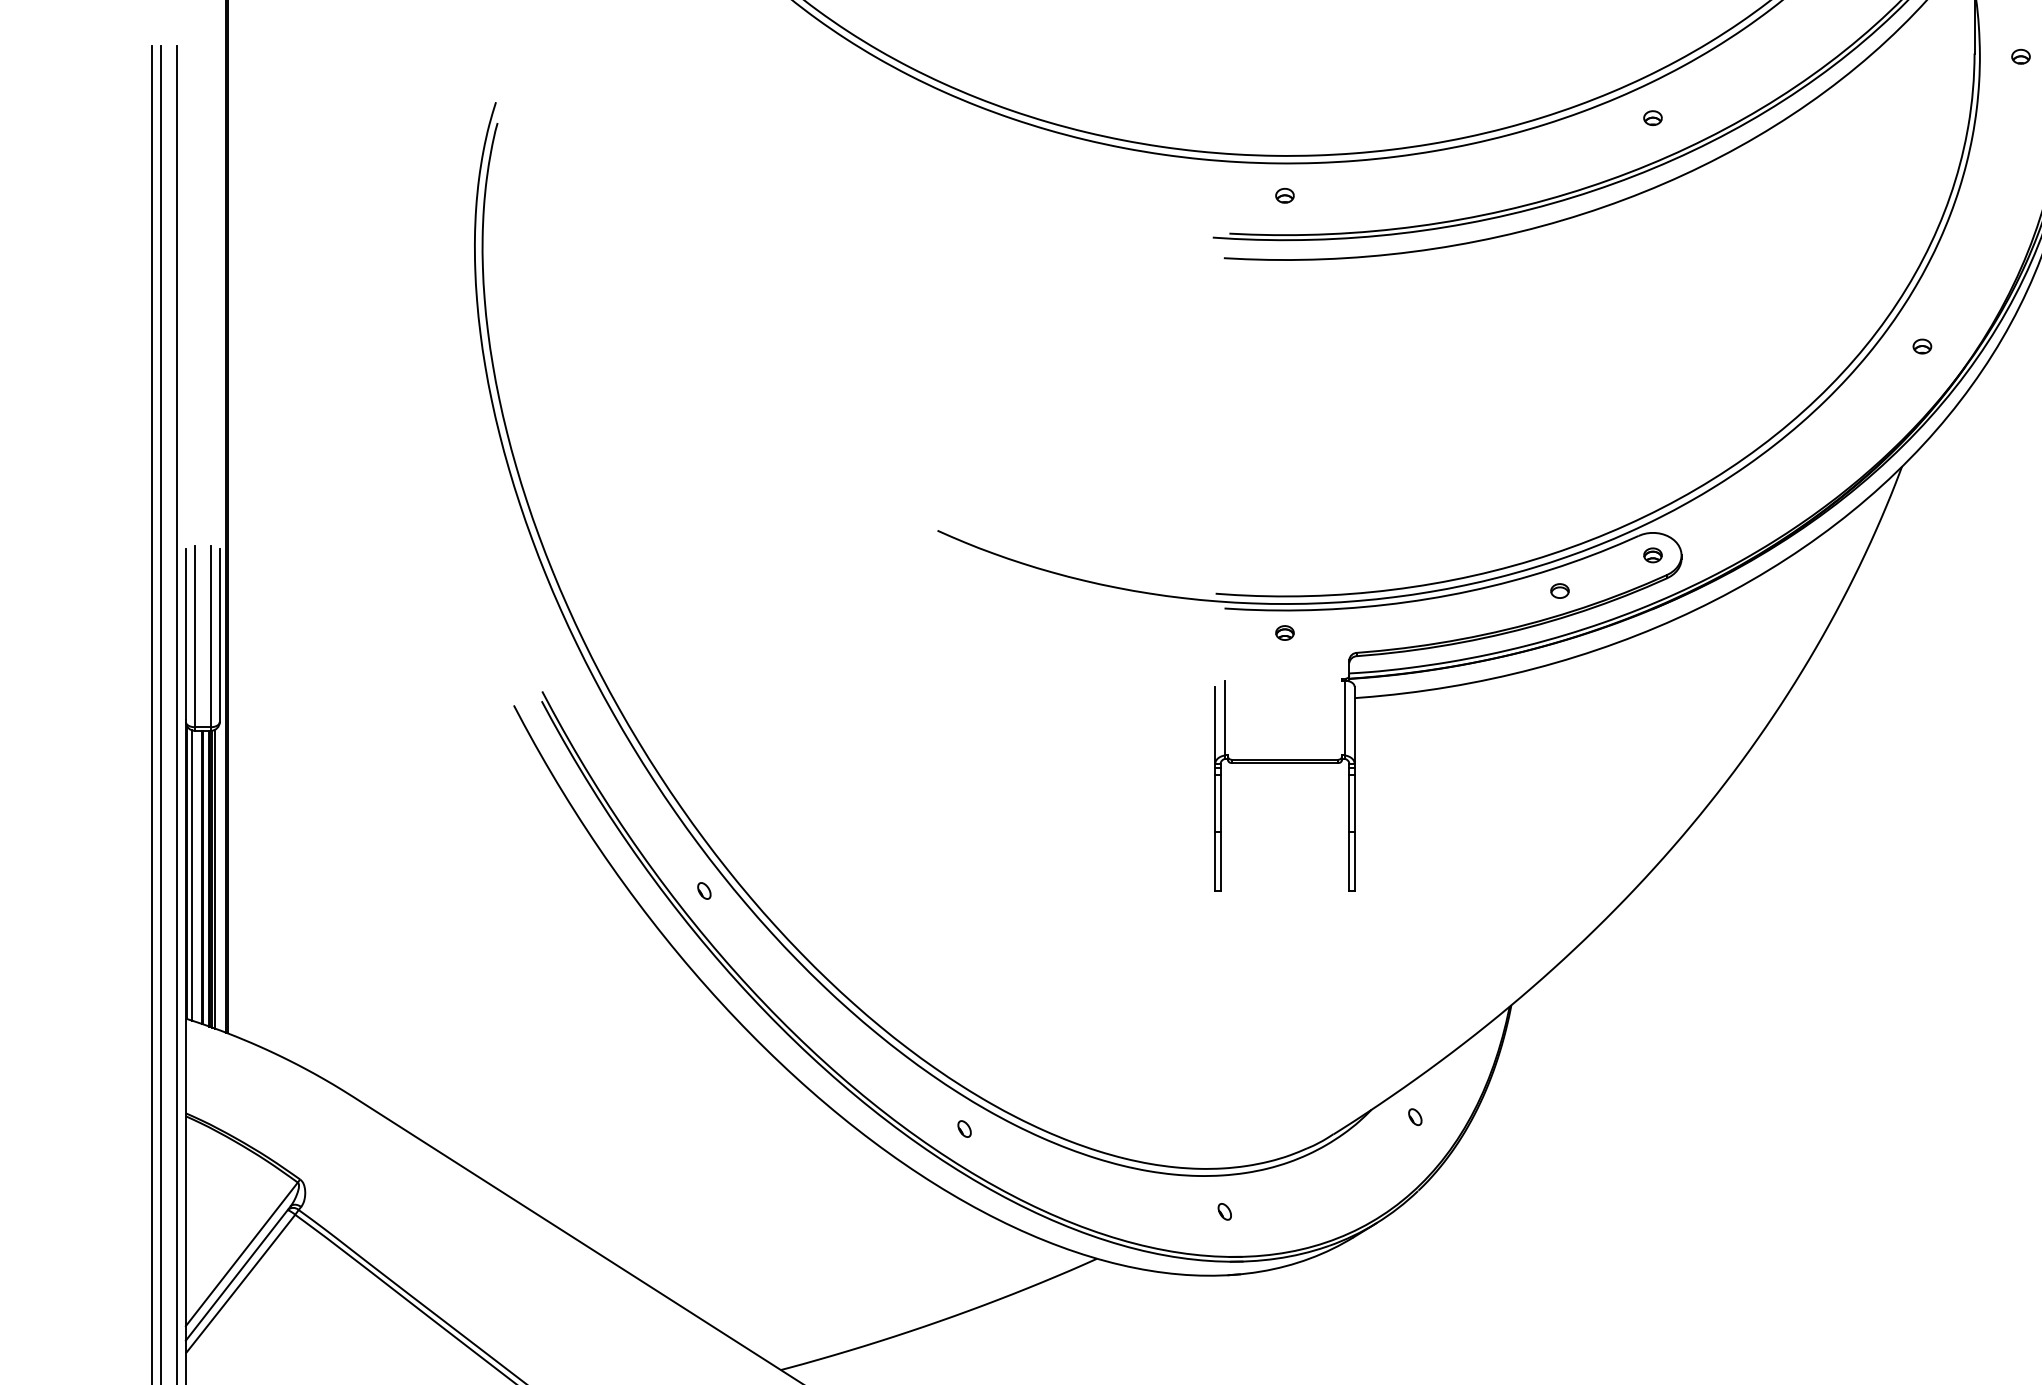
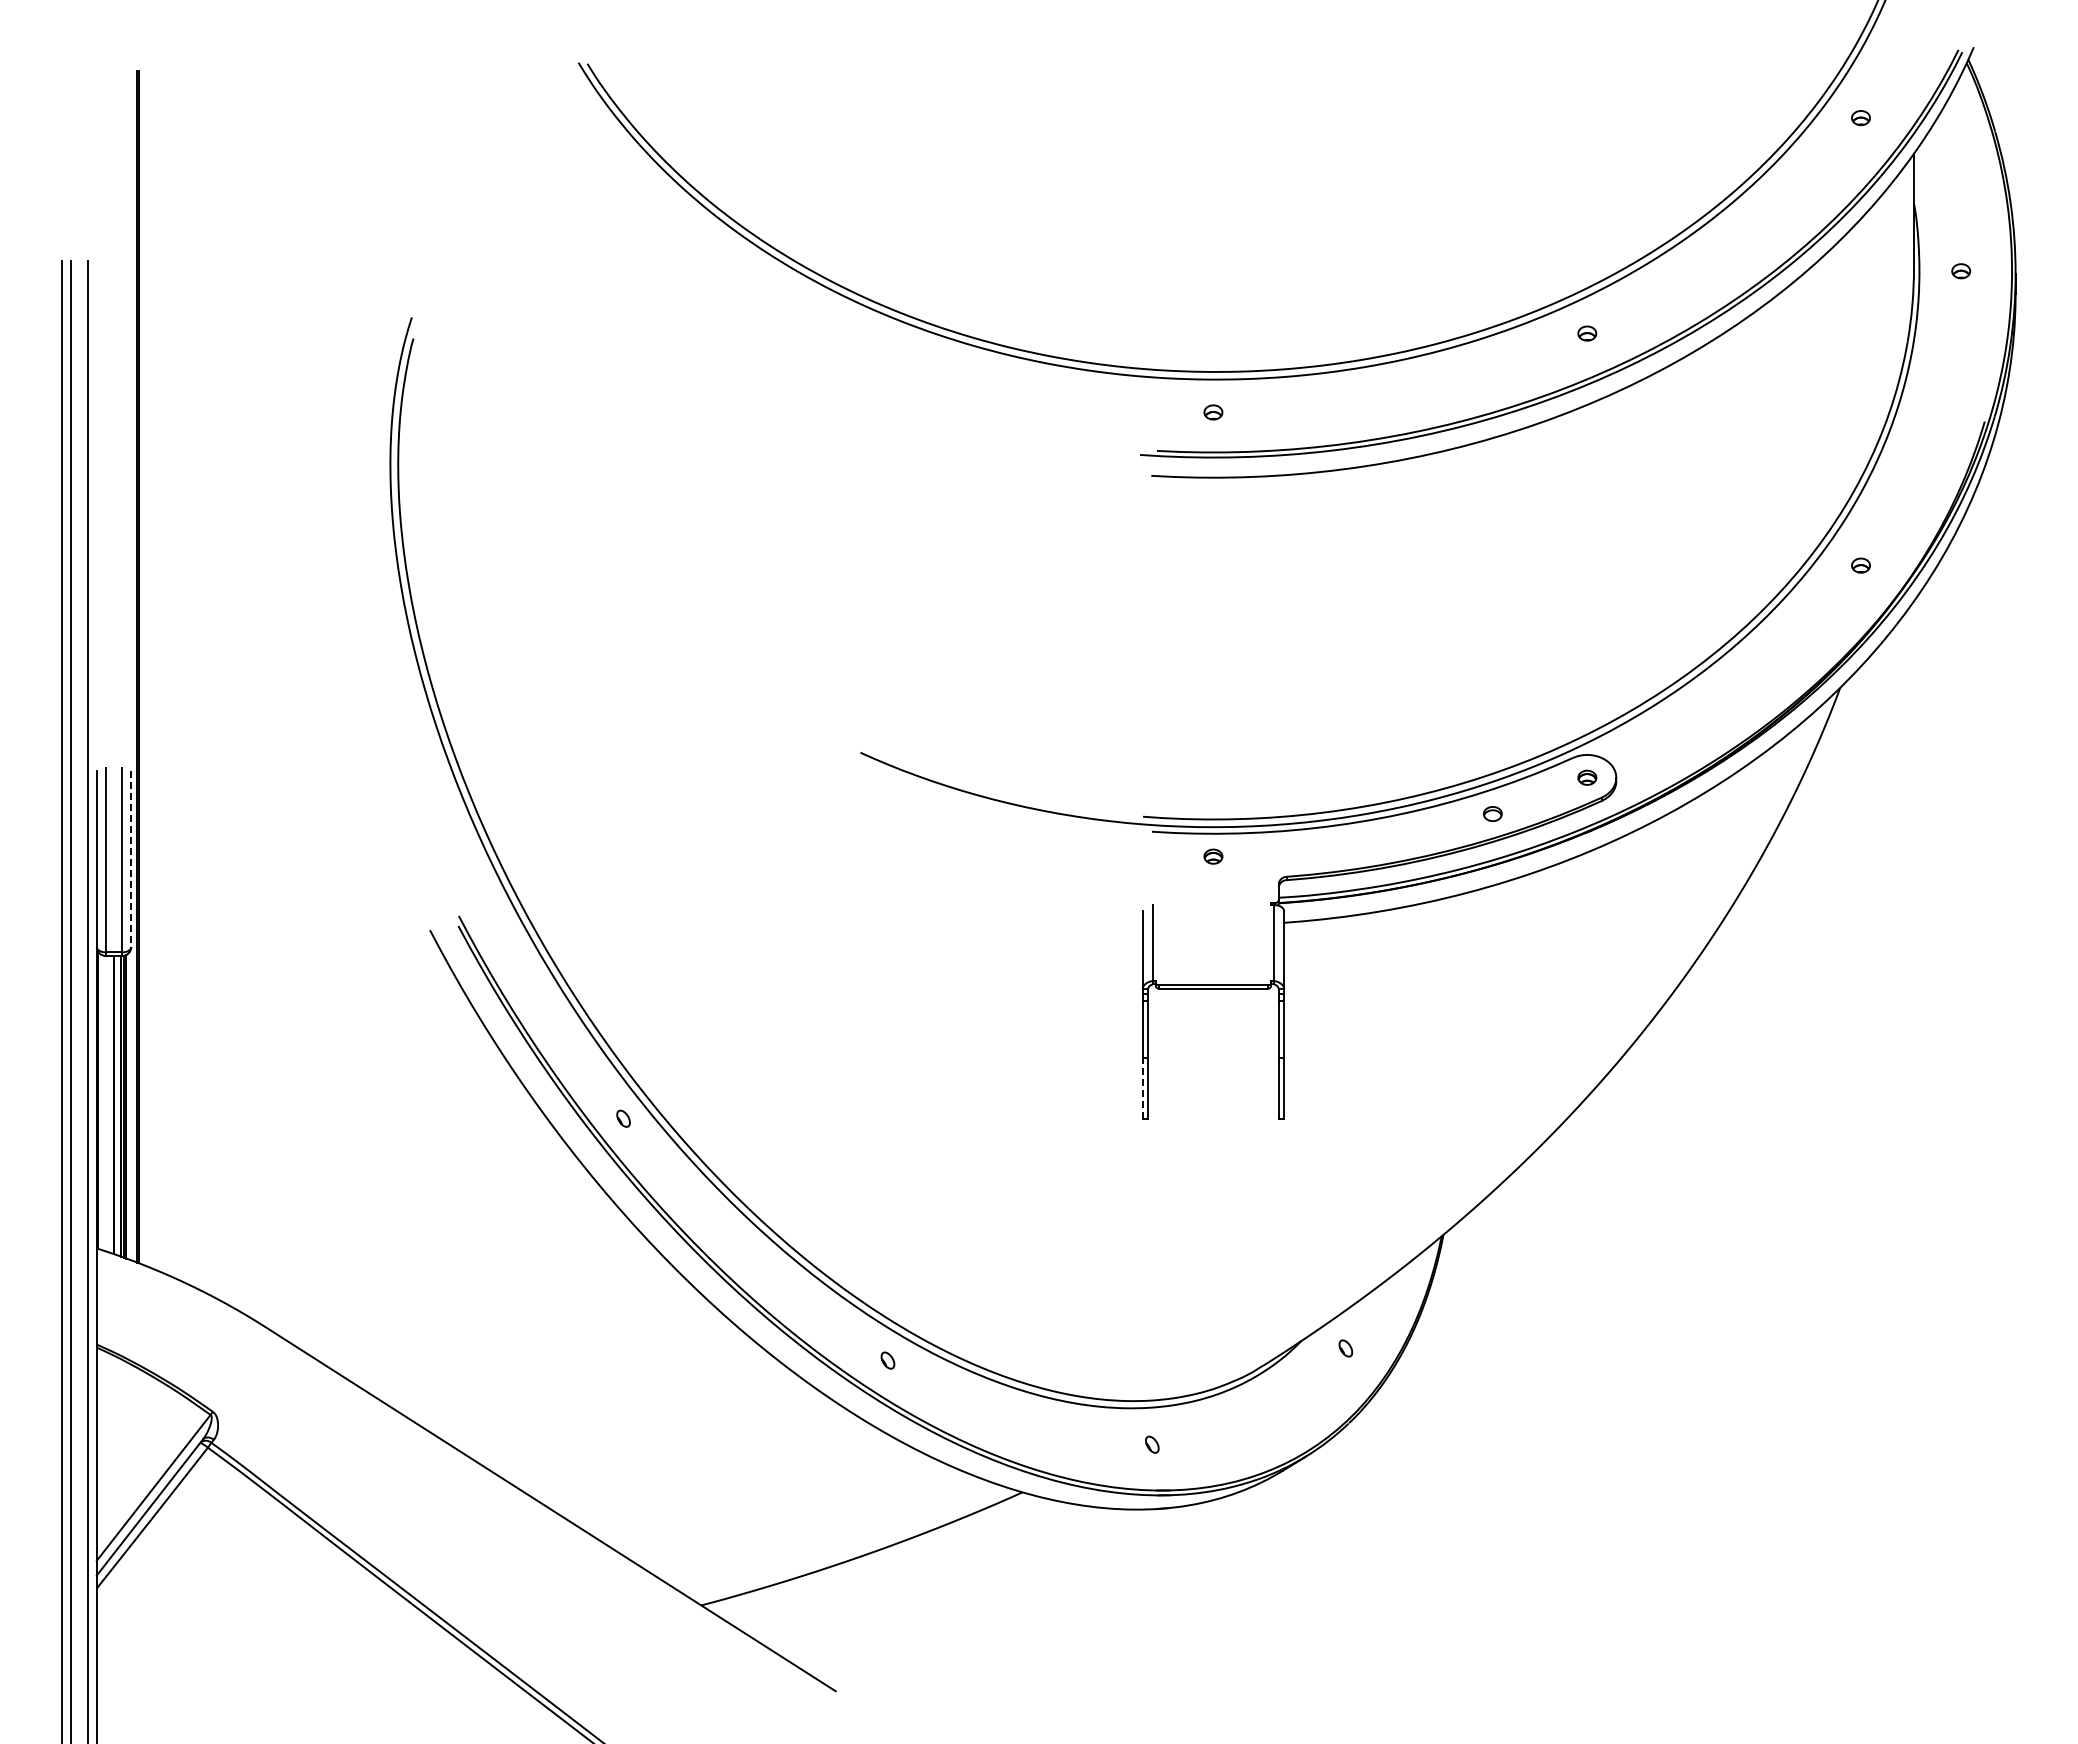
line: (220, 635) -> (131, 859), solid -> dashed
line: (1215, 860) -> (1142, 1087), solid -> dashed
line: (191, 874) -> (102, 1102), removed

